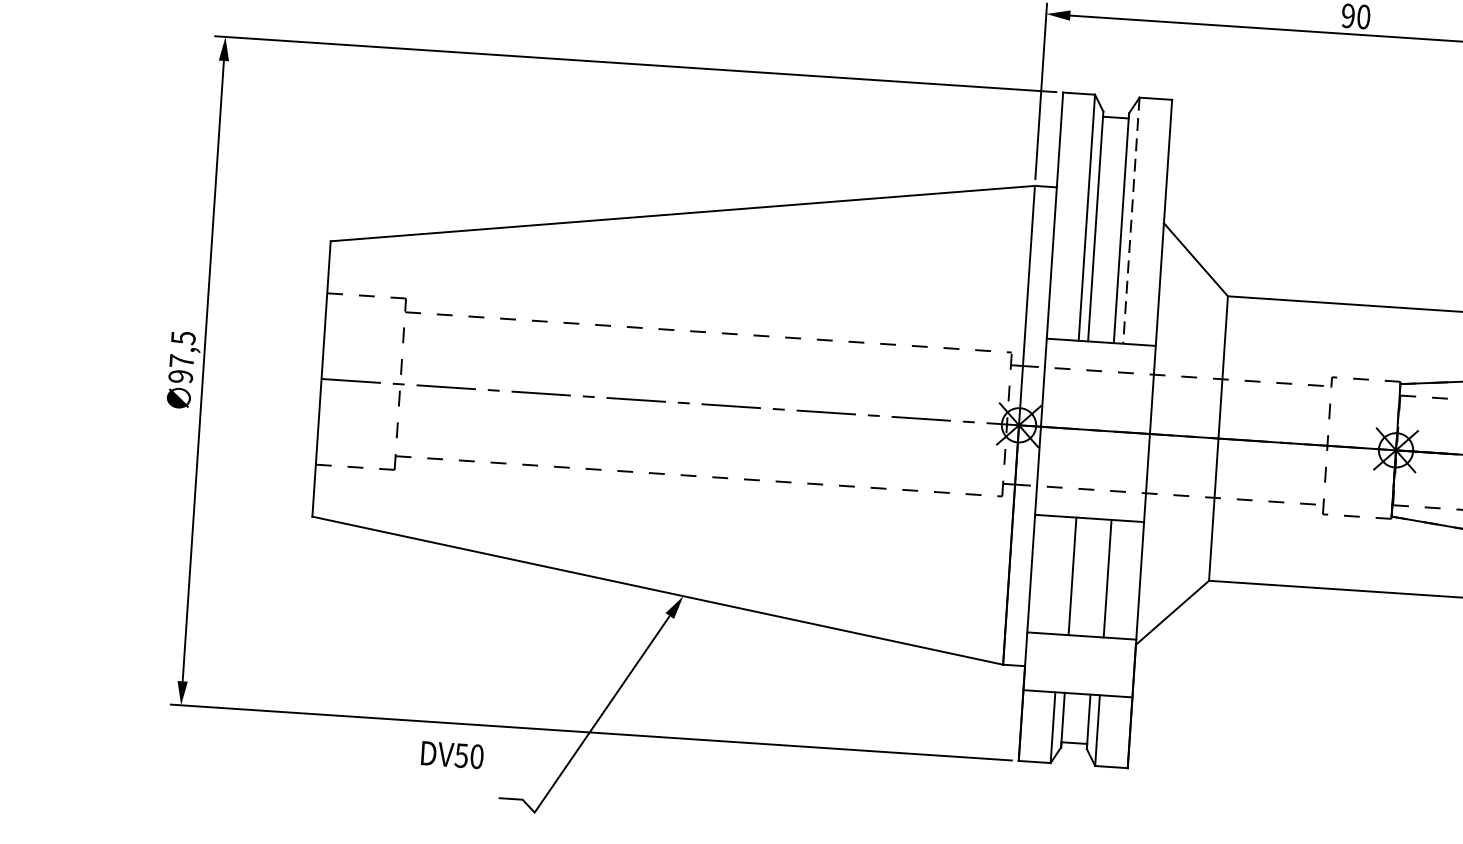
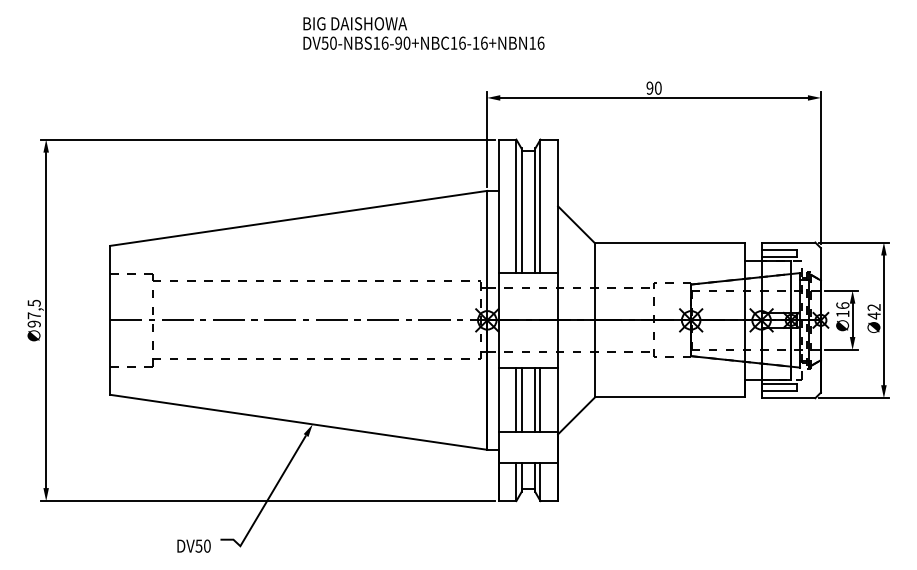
line: (1131, 221) -> (540, 206), dashed -> solid
line: (1063, 575) -> (516, 399), added
line: (1098, 577) -> (535, 399), added
text: (451, 753) -> (193, 545), moved

